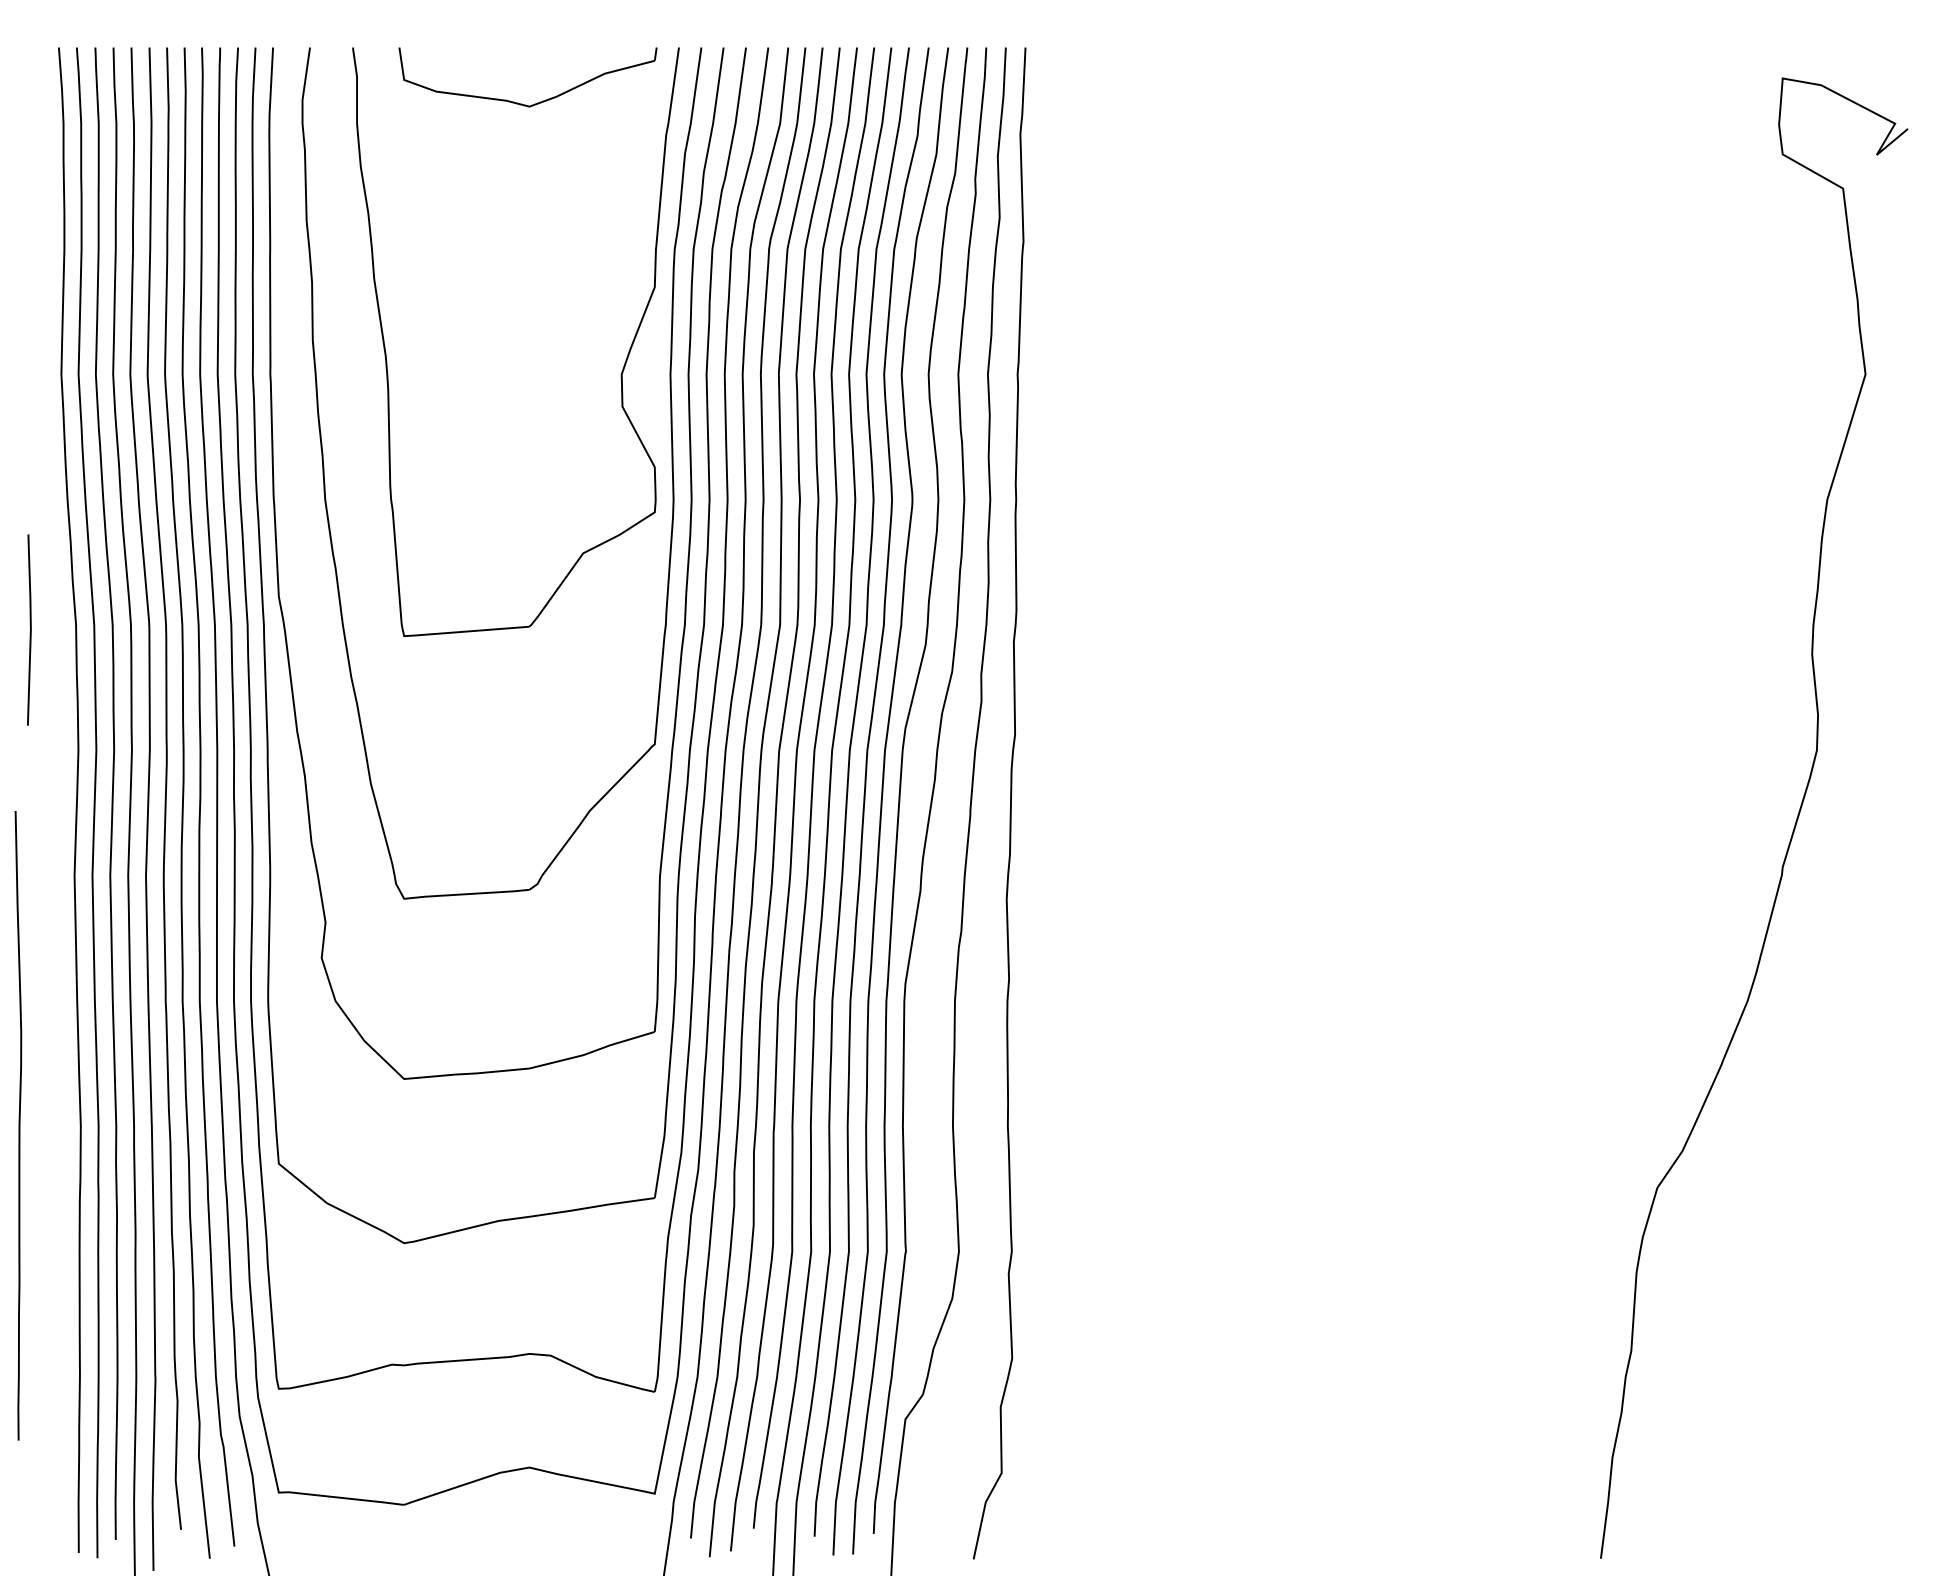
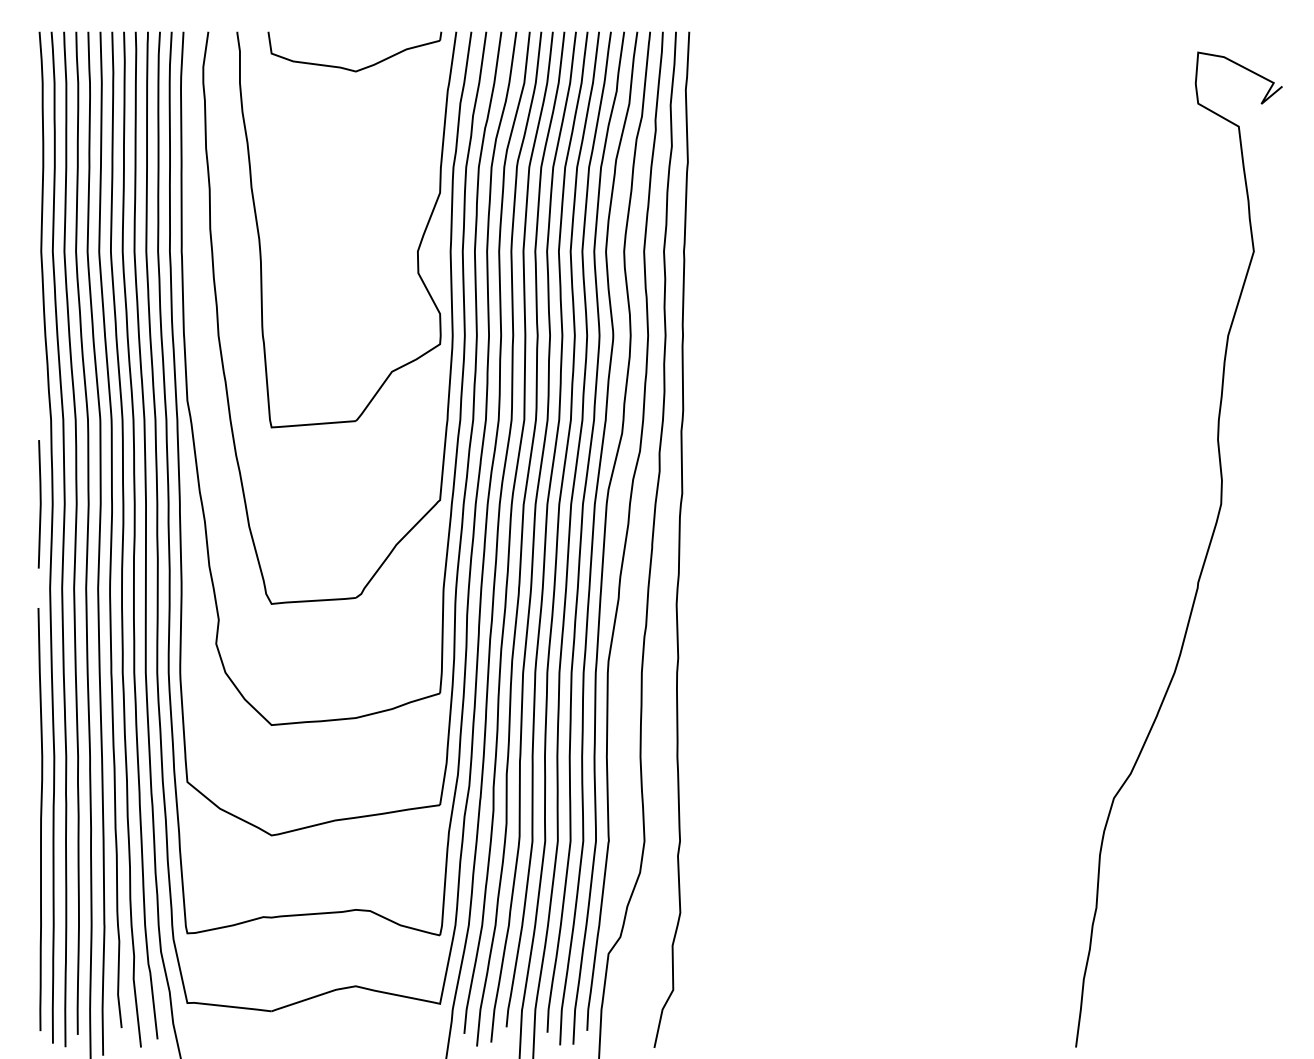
line: (29, 630) -> (39, 504), moved
curve: (18, 1125) -> (40, 819), moved

